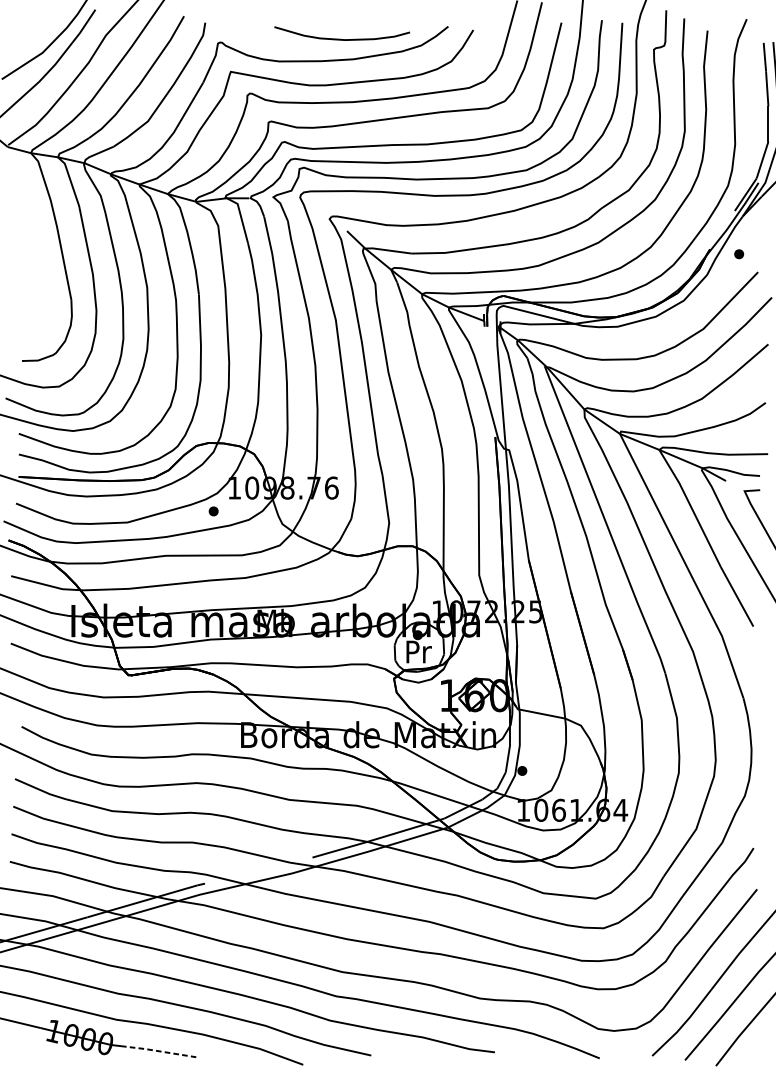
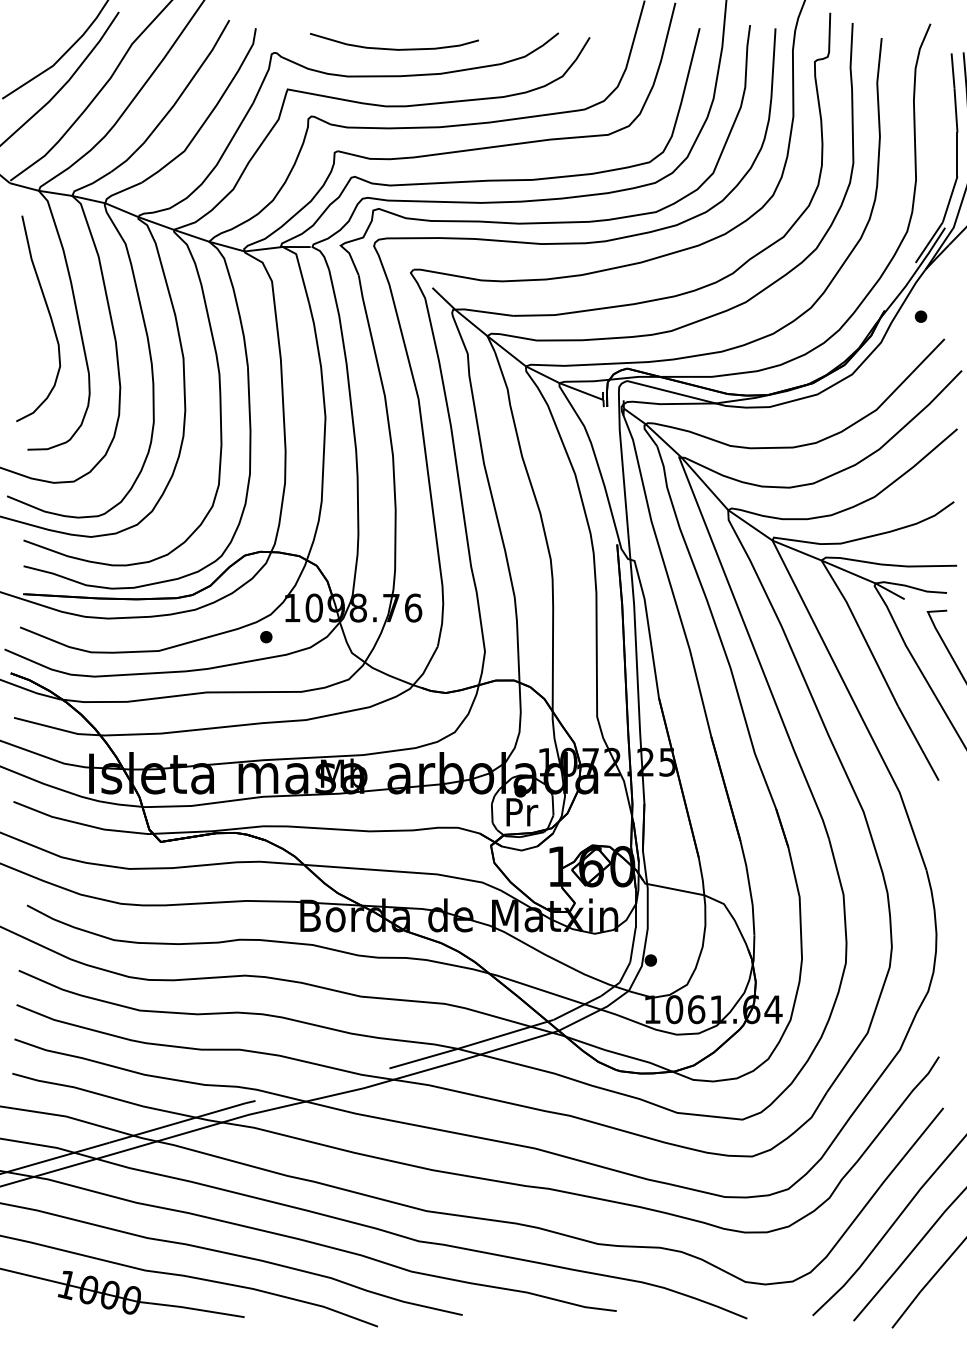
curve: (342, 38) -> (394, 48), moved
curve: (38, 251) -> (48, 313), added
line: (158, 1051) -> (197, 1309), dashed -> solid

